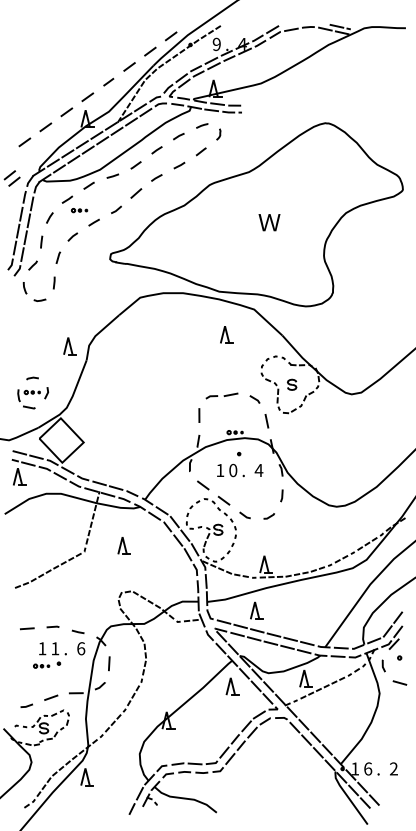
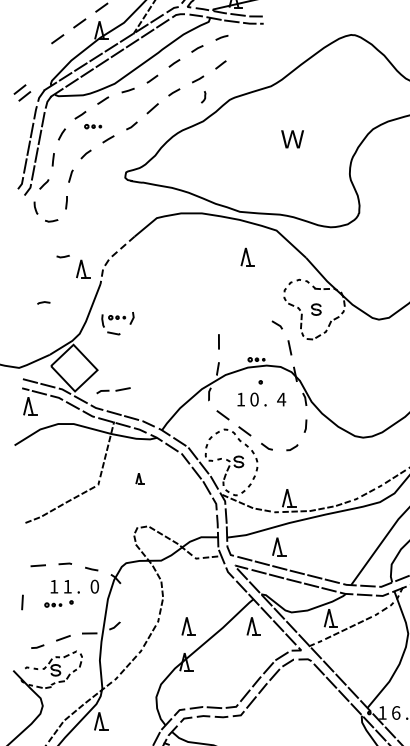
curve: (219, 134) -> (204, 97), moved
line: (24, 142) -> (35, 55), removed
curve: (51, 333) -> (63, 255), added
line: (96, 335) -> (110, 257), solid -> dashed
part: (221, 395) -> (113, 390), moved
part: (33, 398) -> (118, 323), moved
part: (123, 545) -> (139, 478), size x0.6
text: (81, 648) -> (95, 586), 6 -> 0
line: (109, 663) -> (22, 602), moved
part: (170, 686) -> (188, 626), added

